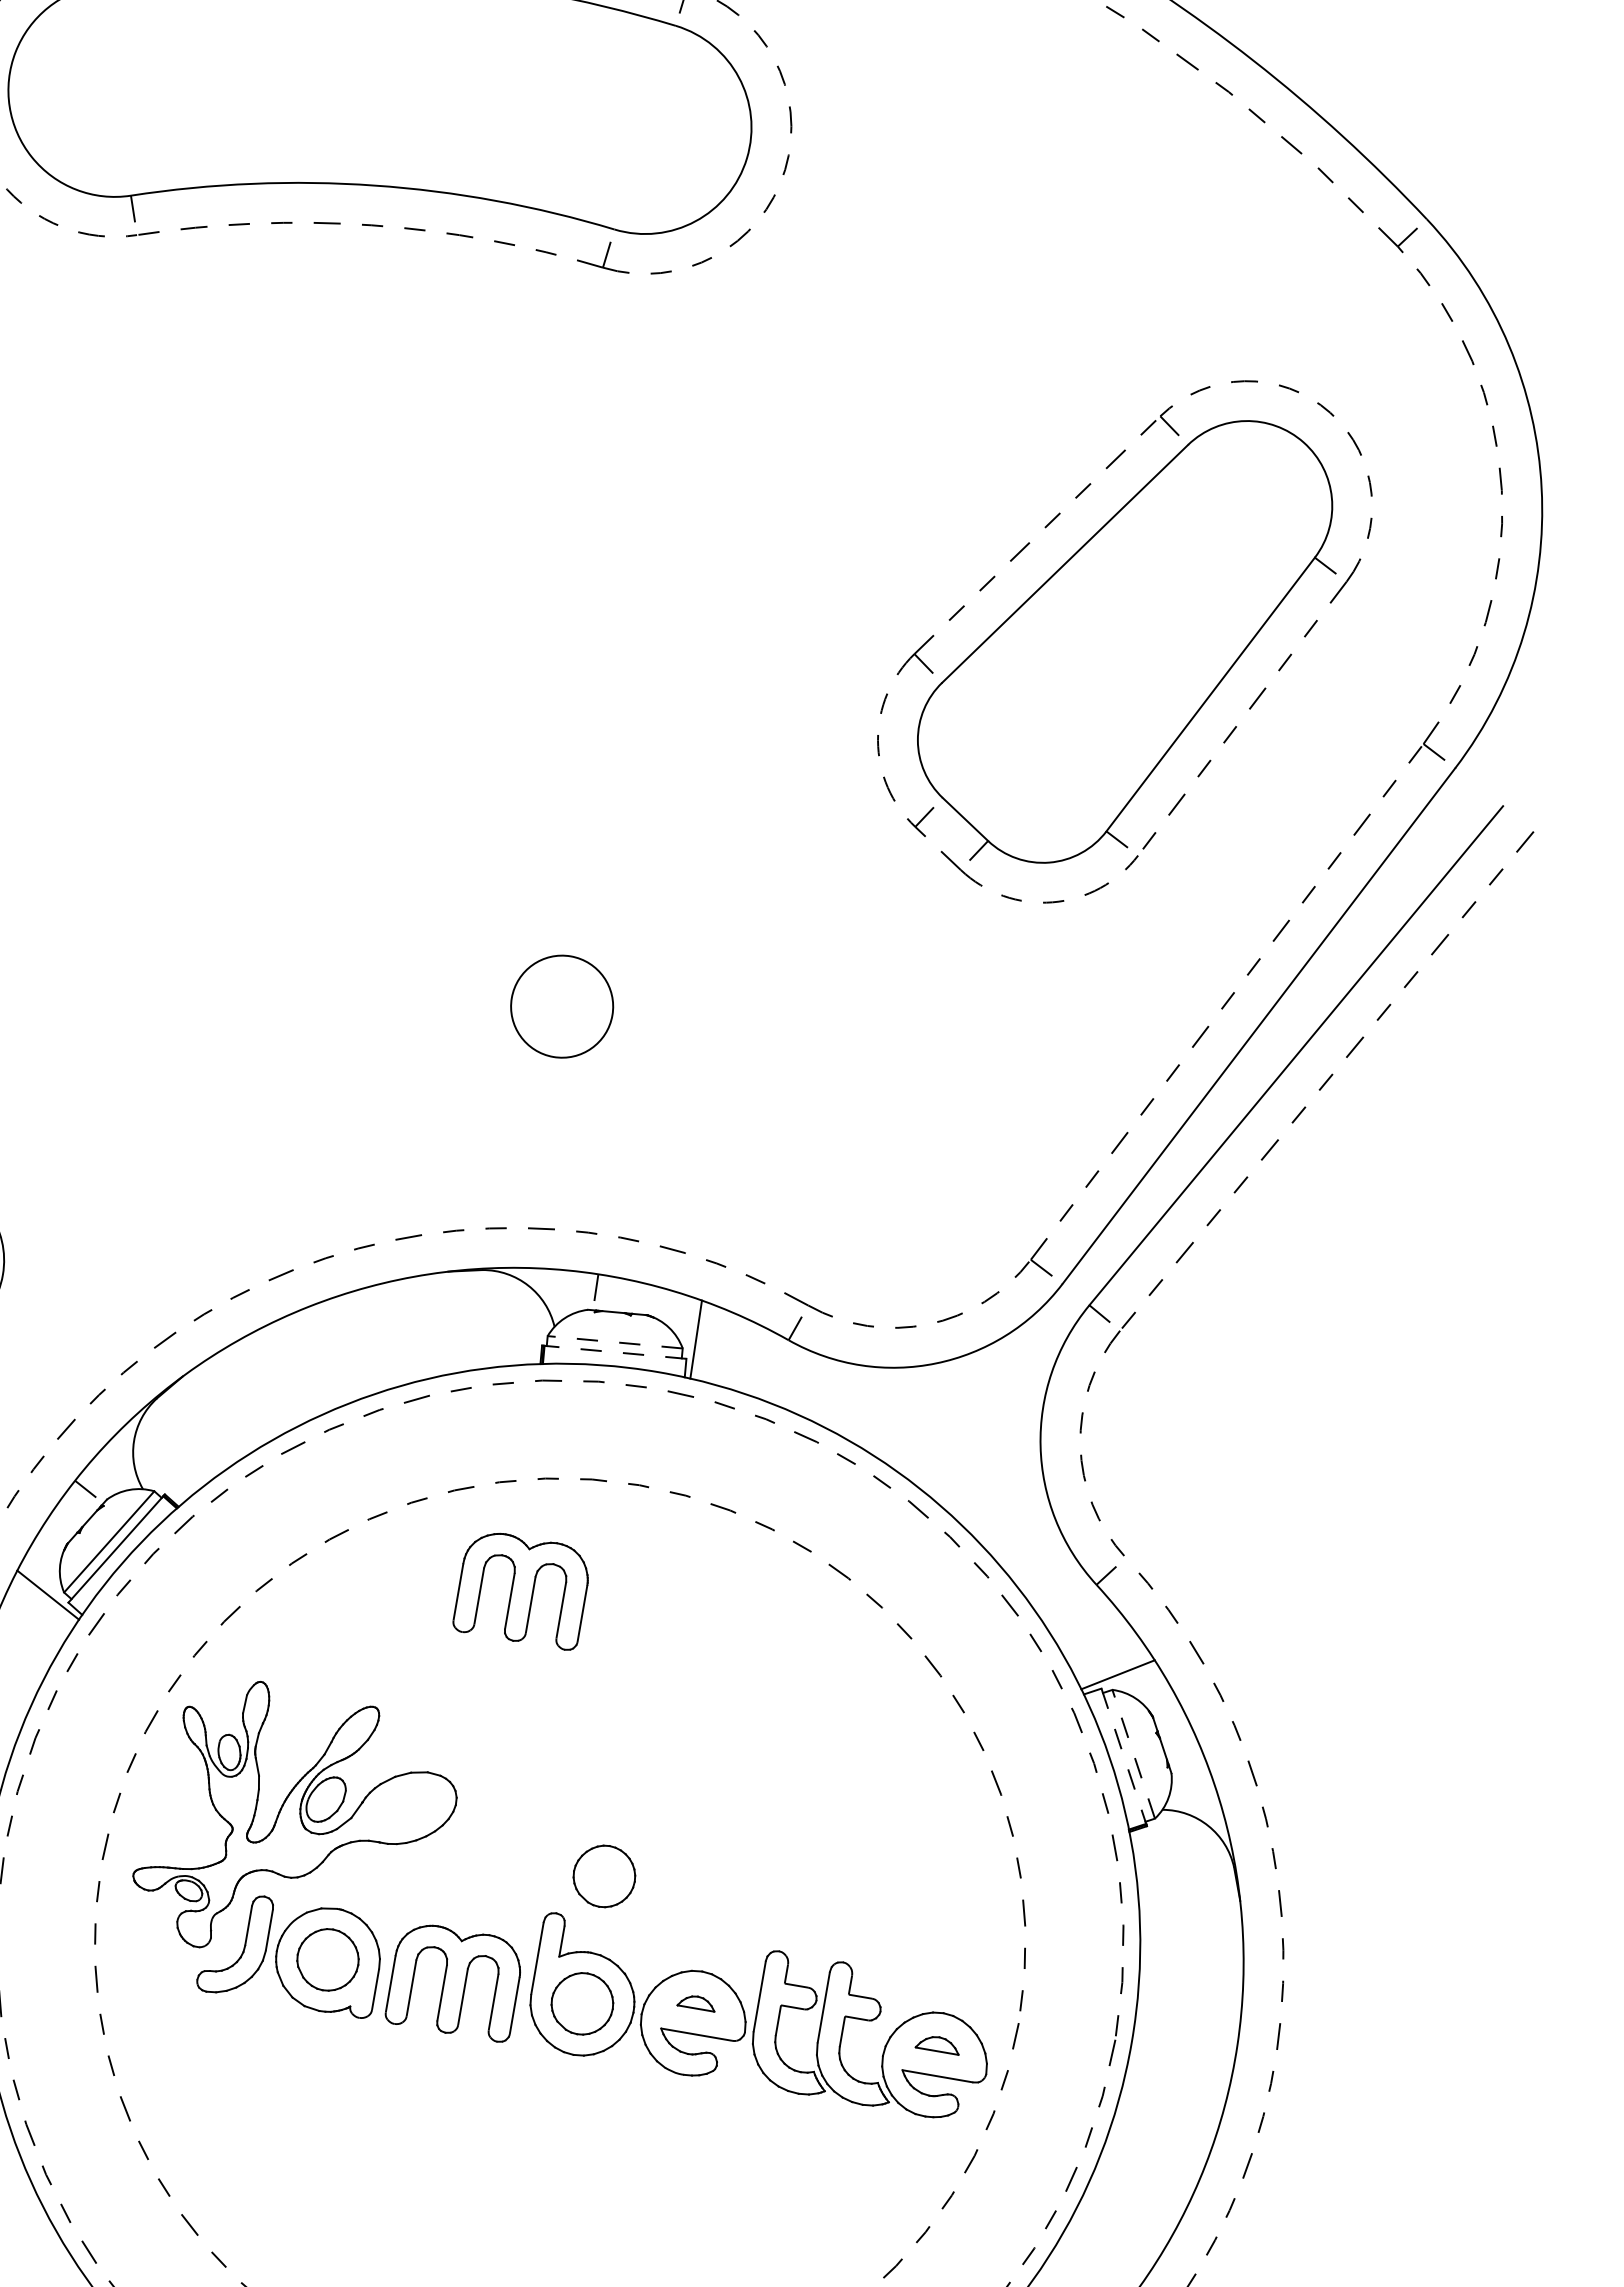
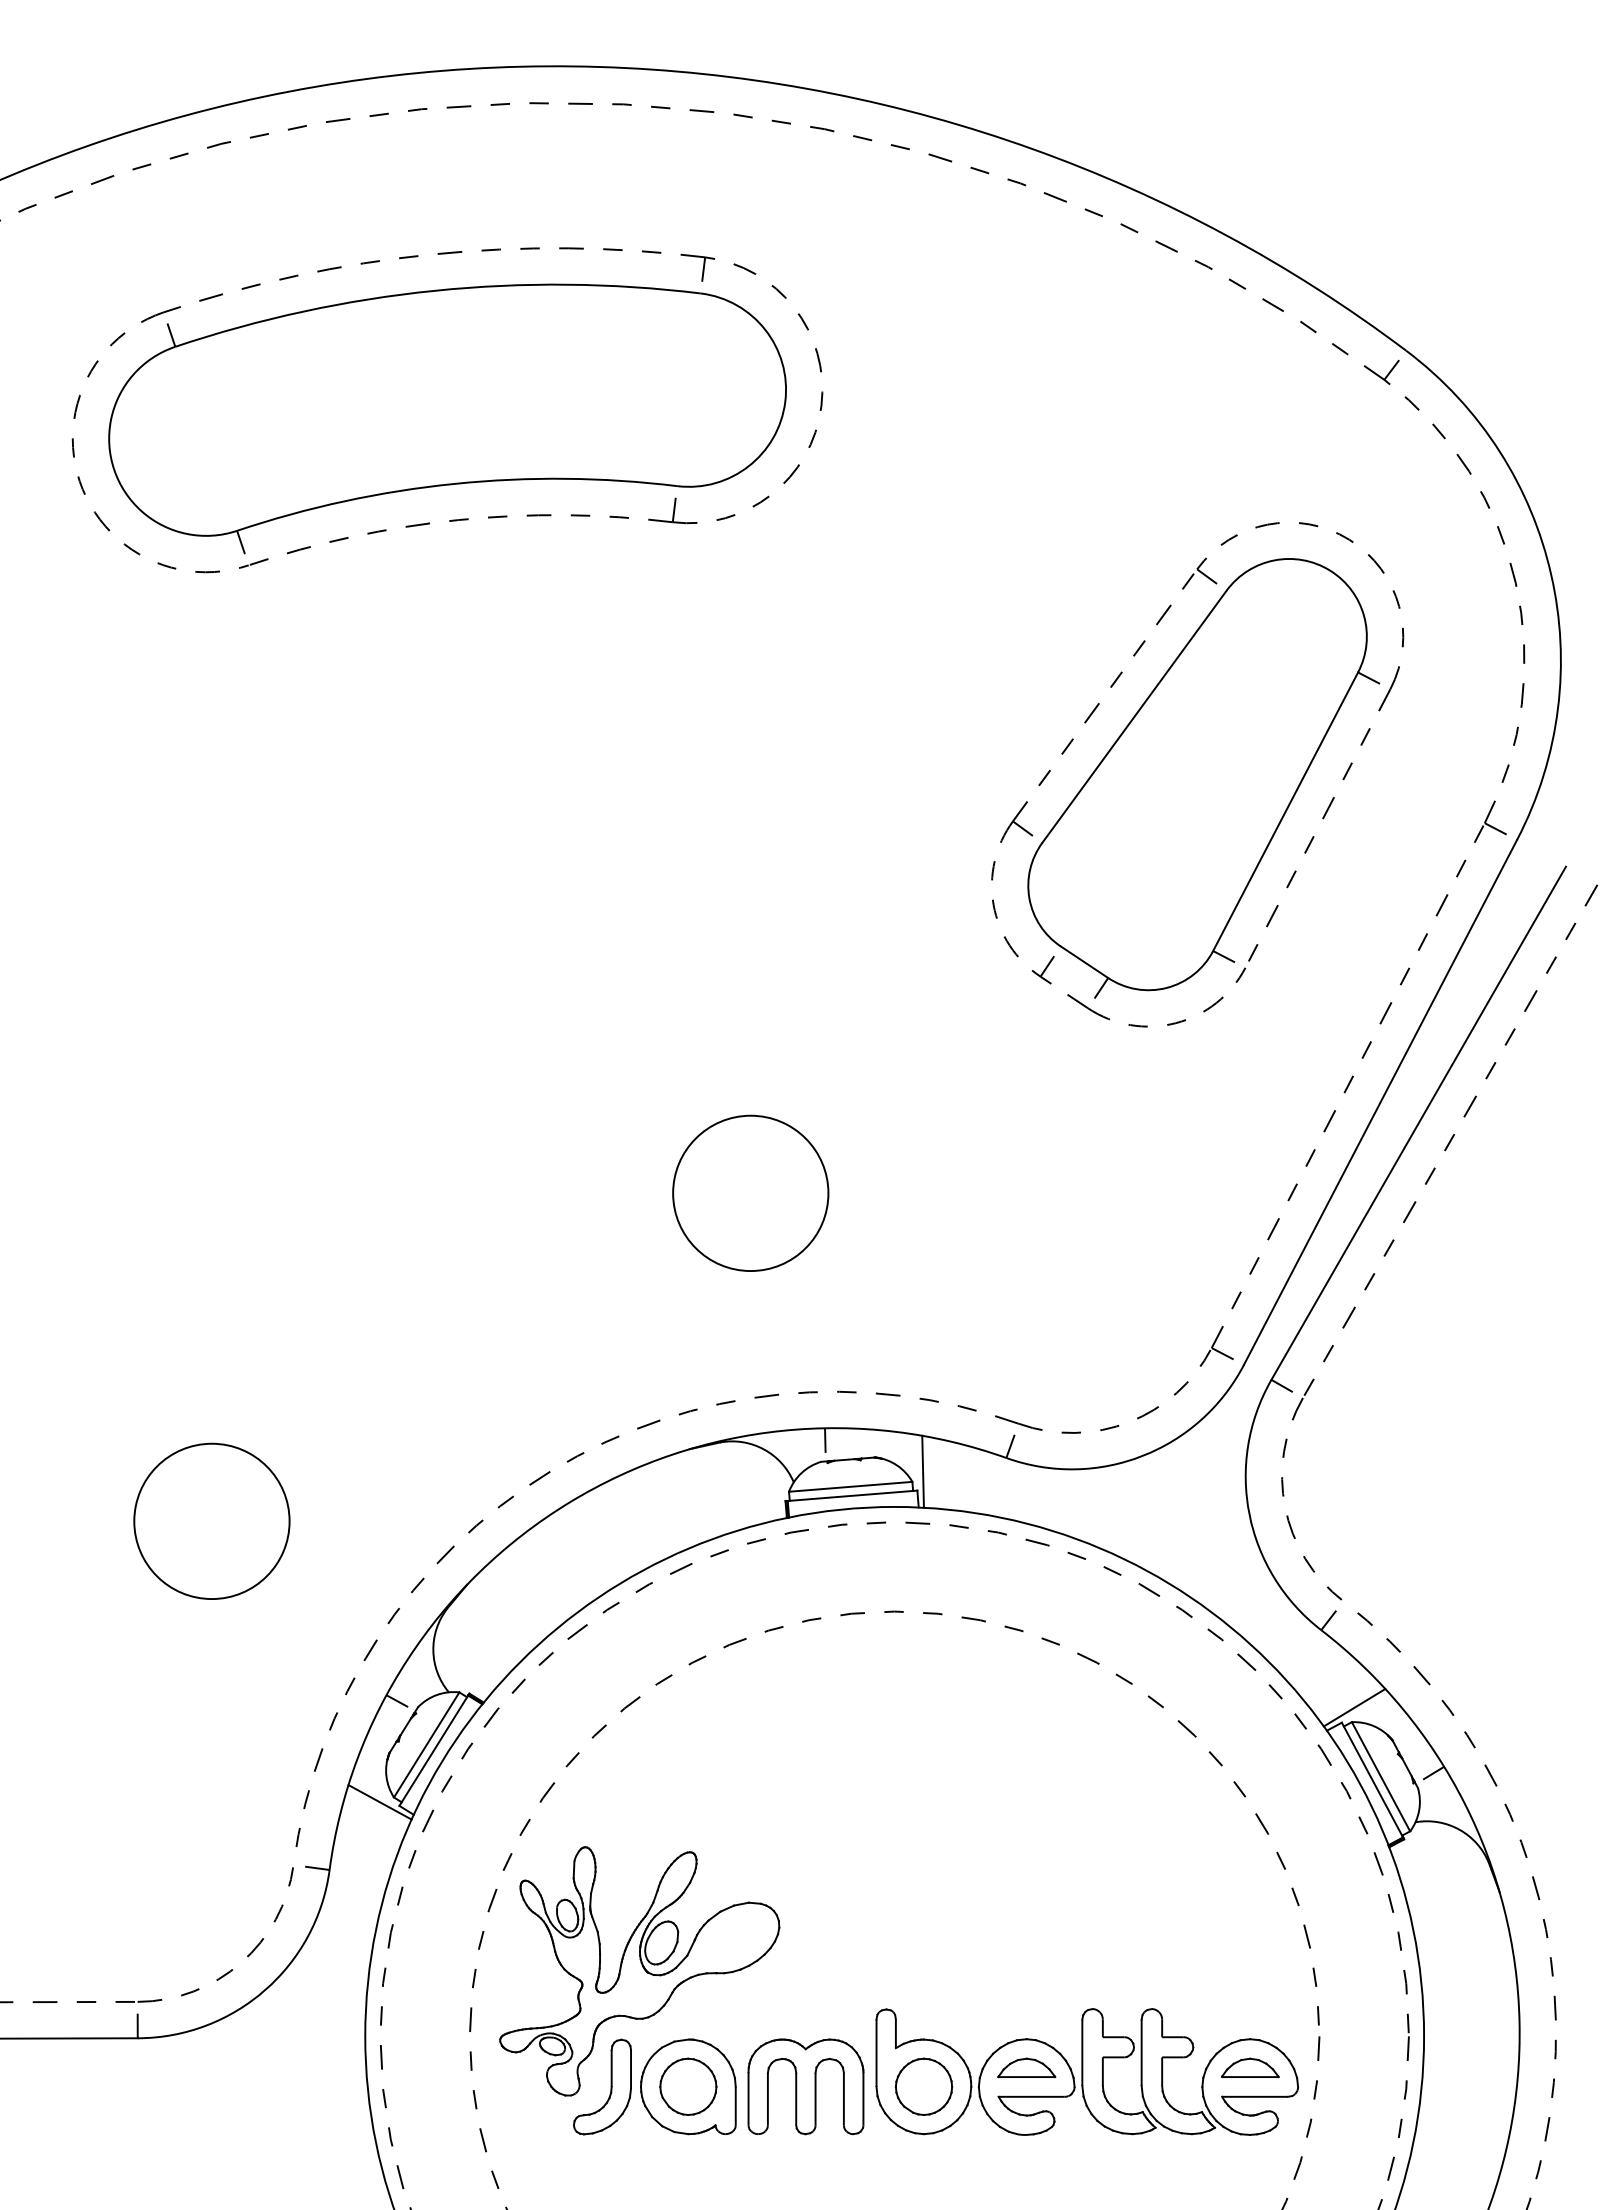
circle: (561, 1005) -> (750, 1192), size x1.67
line: (615, 1341) -> (850, 1486), dashed -> solid
line: (615, 1352) -> (852, 1495), dashed -> solid
part: (522, 1589) -> (805, 1723), removed
line: (1134, 1754) -> (1381, 1776), dashed -> solid
line: (1123, 1756) -> (1372, 1780), dashed -> solid
line: (1186, 1761) -> (1429, 1775), added
part: (603, 1875) -> (923, 1968), removed
part: (696, 2002) -> (1026, 2067), size x1.67
part: (938, 2043) -> (1250, 2067), size x1.43

